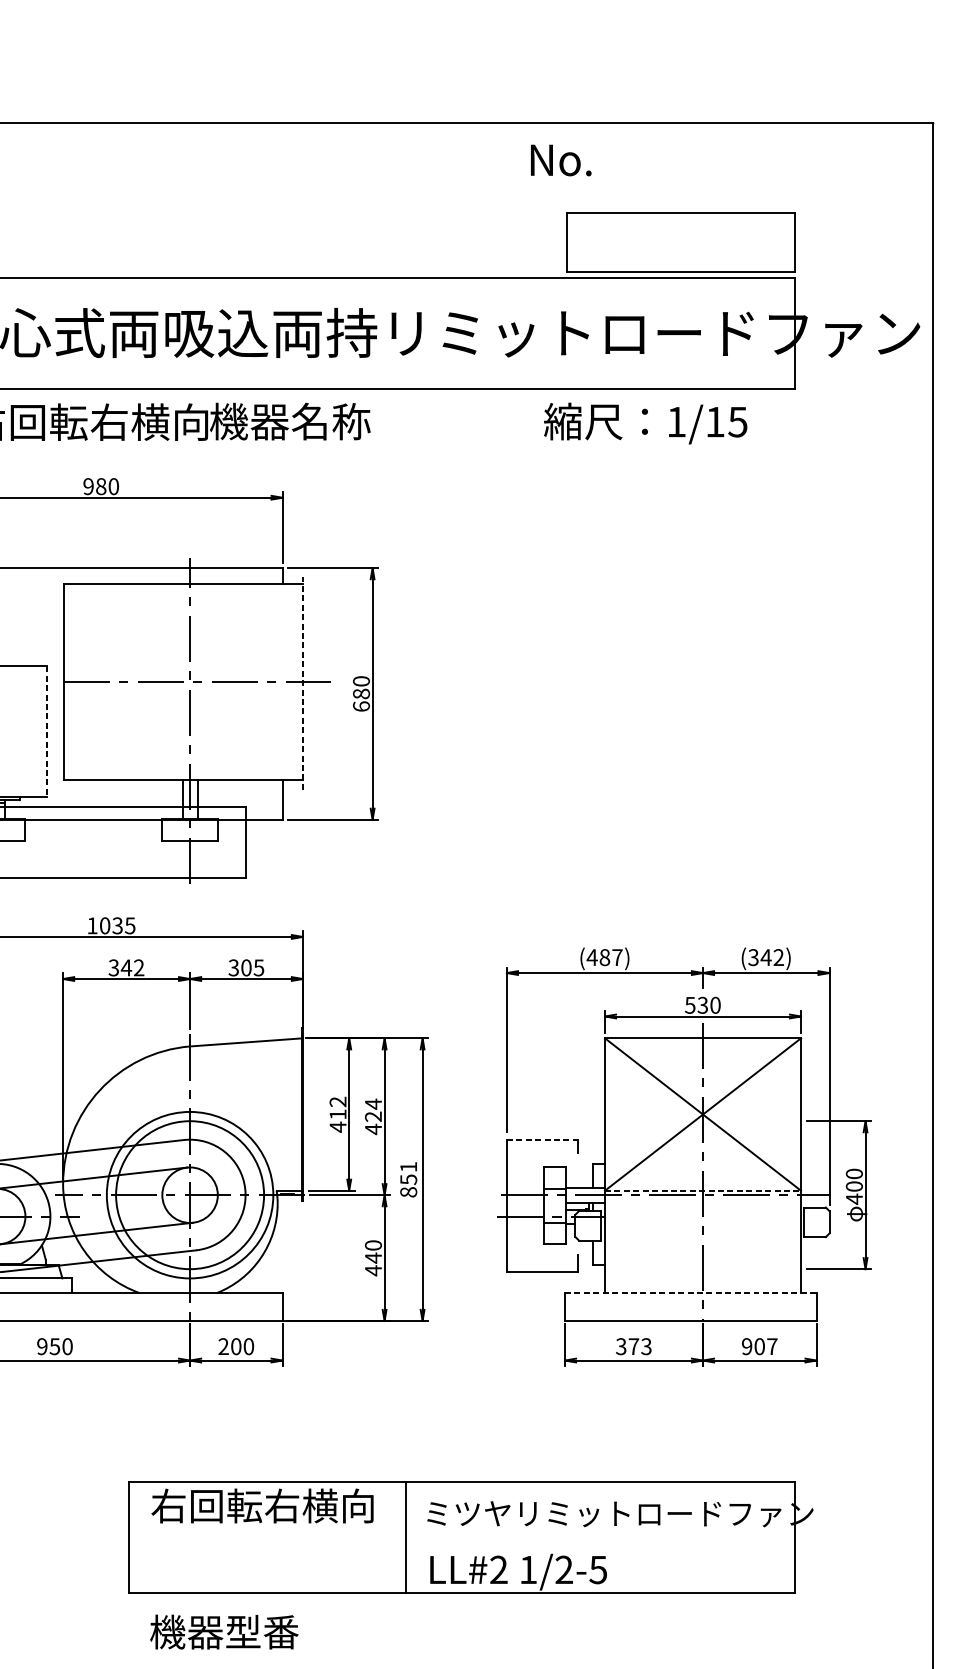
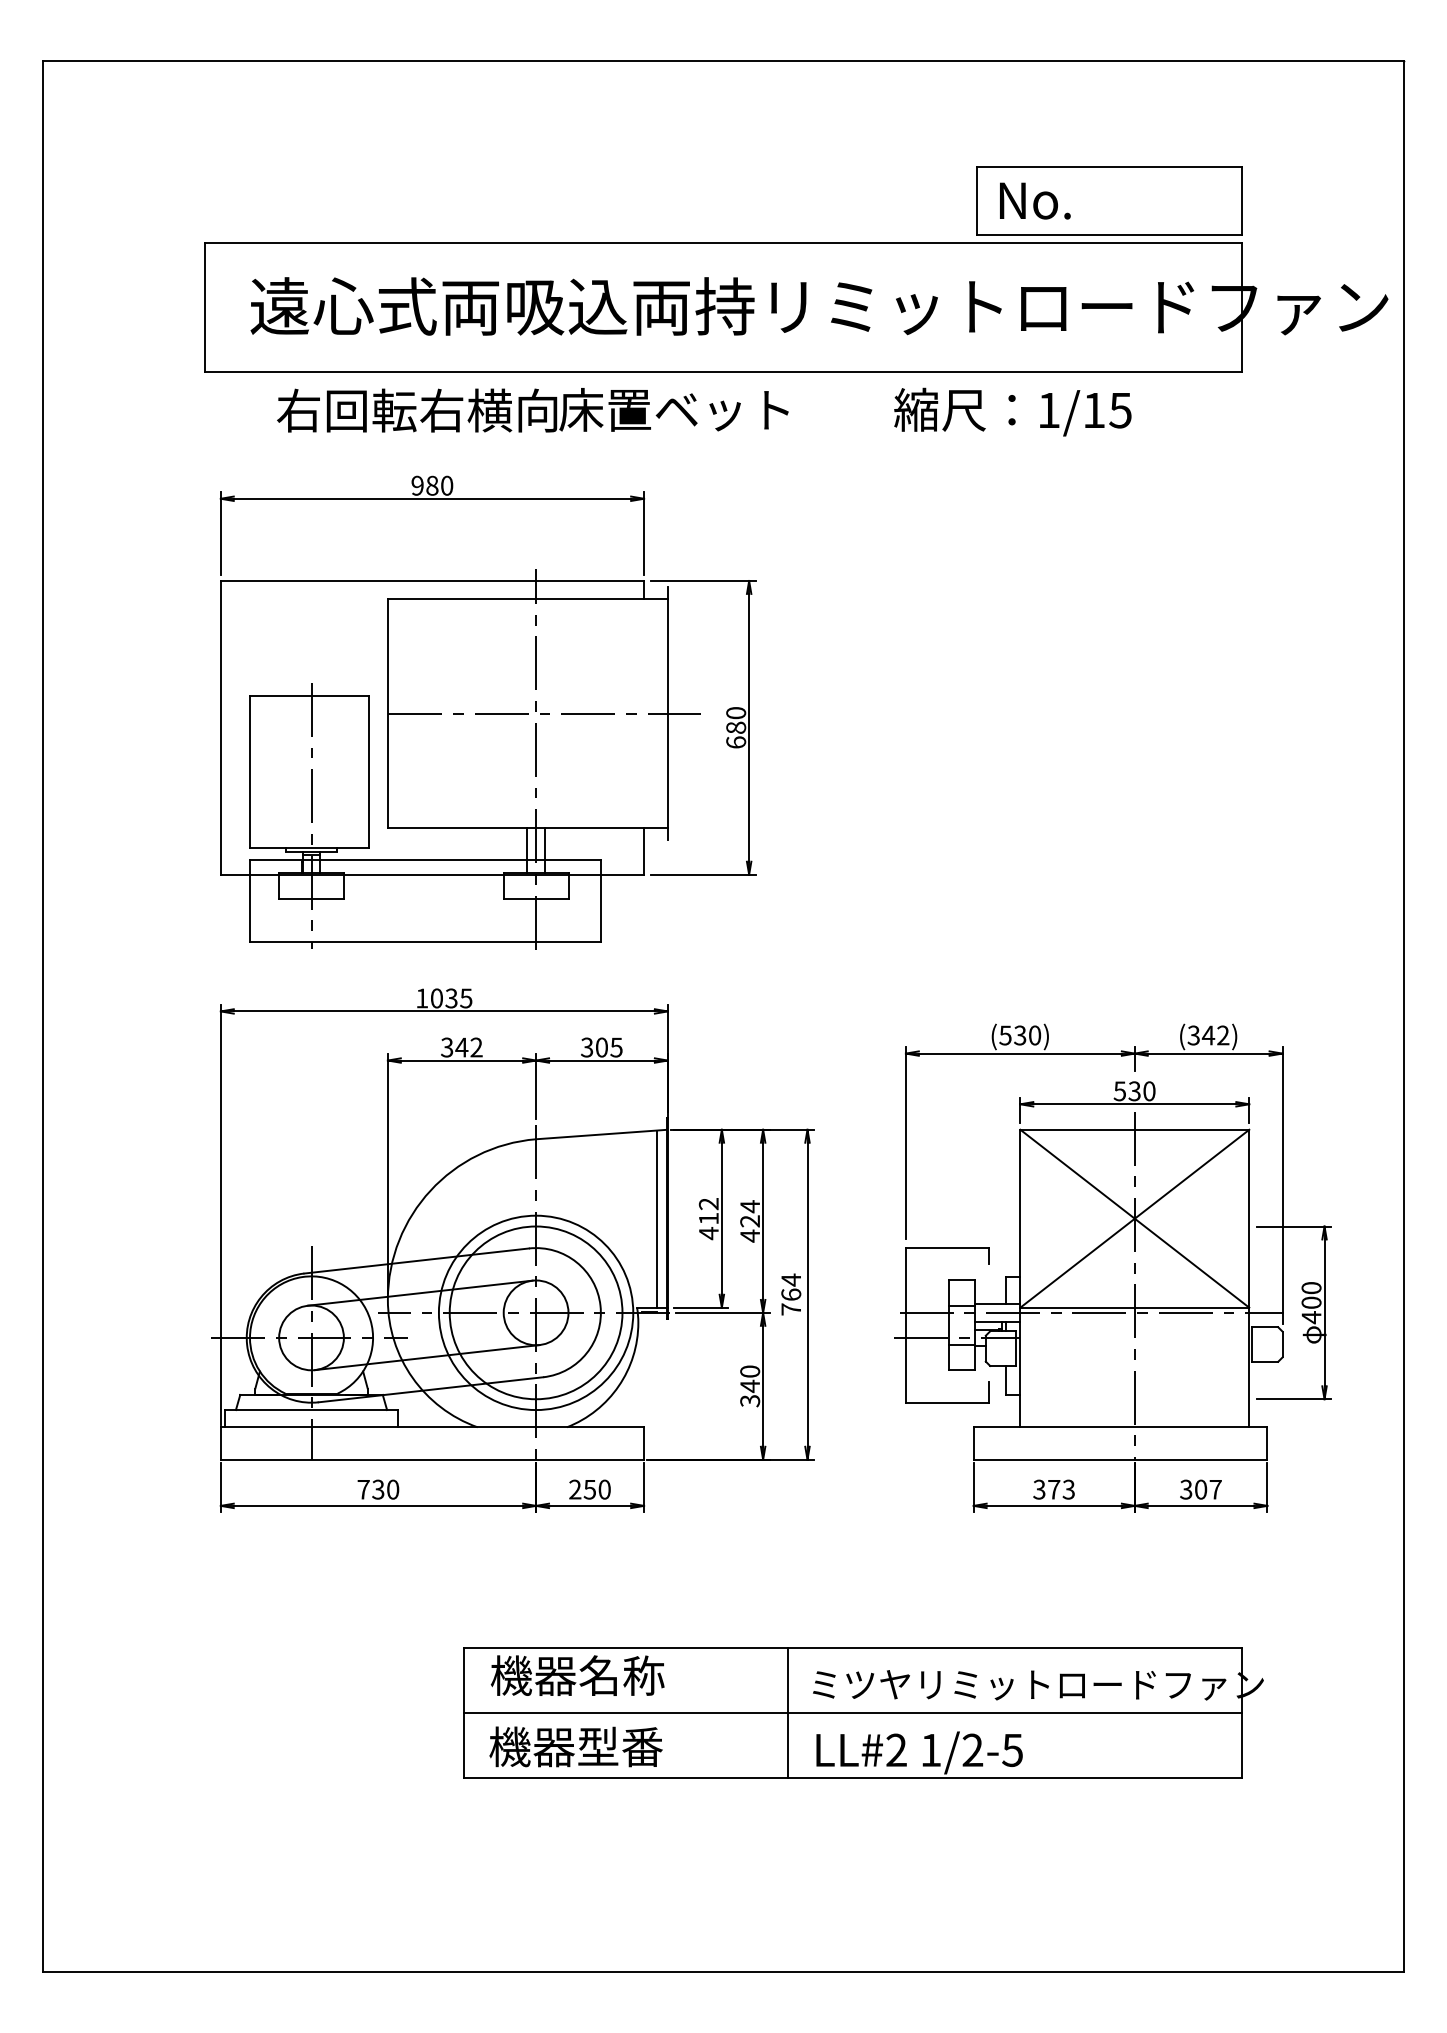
text: (561, 159) -> (1035, 200), moved
text: (307, 421) -> (673, 409), 機器名称 -> 床置ベット
text: (645, 422) -> (1012, 411), moved
line: (302, 681) -> (667, 713), dashed -> solid
line: (46, 732) -> (368, 772), dashed -> solid
text: (604, 957) -> (1019, 1035), (487) -> (530)
line: (294, 1114) -> (657, 1218), added
line: (542, 1140) -> (947, 1248), dashed -> solid
text: (408, 1179) -> (791, 1294), 851 -> 764
line: (703, 1190) -> (1135, 1307), dashed -> solid
text: (373, 1270) -> (750, 1400), 440 -> 340
line: (690, 1293) -> (1120, 1427), dashed -> solid
text: (48, 1346) -> (370, 1489), 950 -> 730
text: (235, 1346) -> (589, 1489), 200 -> 250
text: (747, 1346) -> (1186, 1489), 907 -> 307
text: (262, 1505) -> (620, 1675), 右回転右横向 -> 機器名称
line: (461, 1537) -> (852, 1712), added
text: (223, 1631) -> (575, 1746), moved

